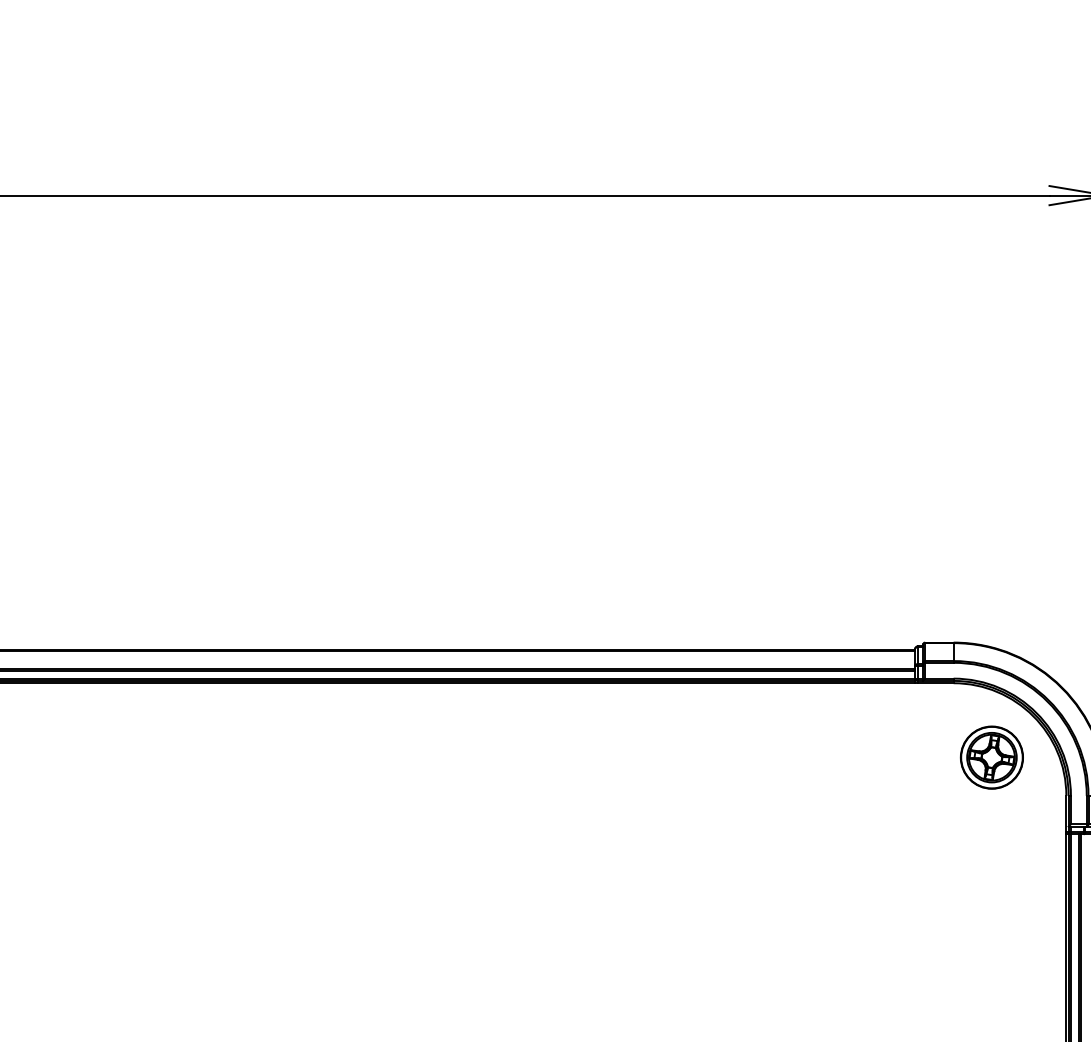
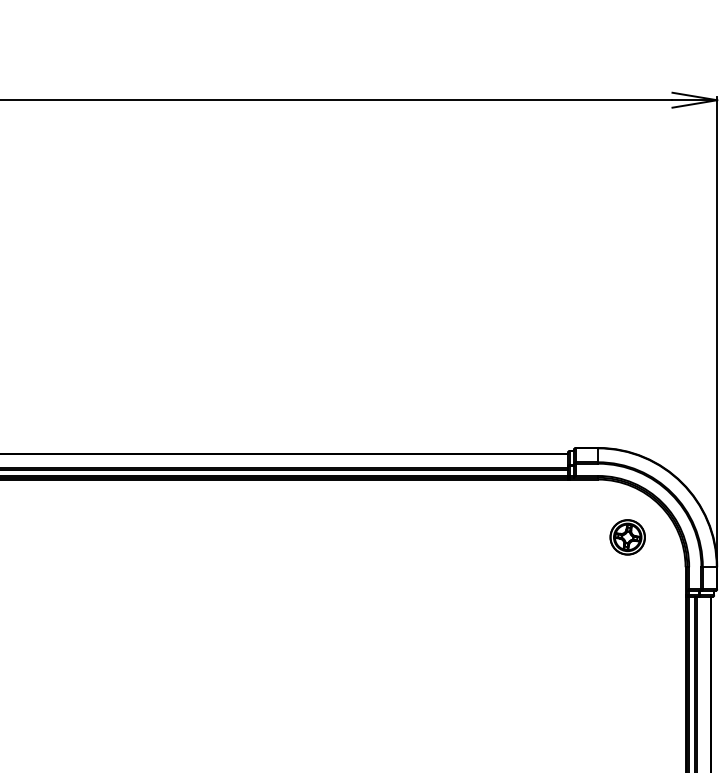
part: (991, 757) -> (627, 537), size x0.71

